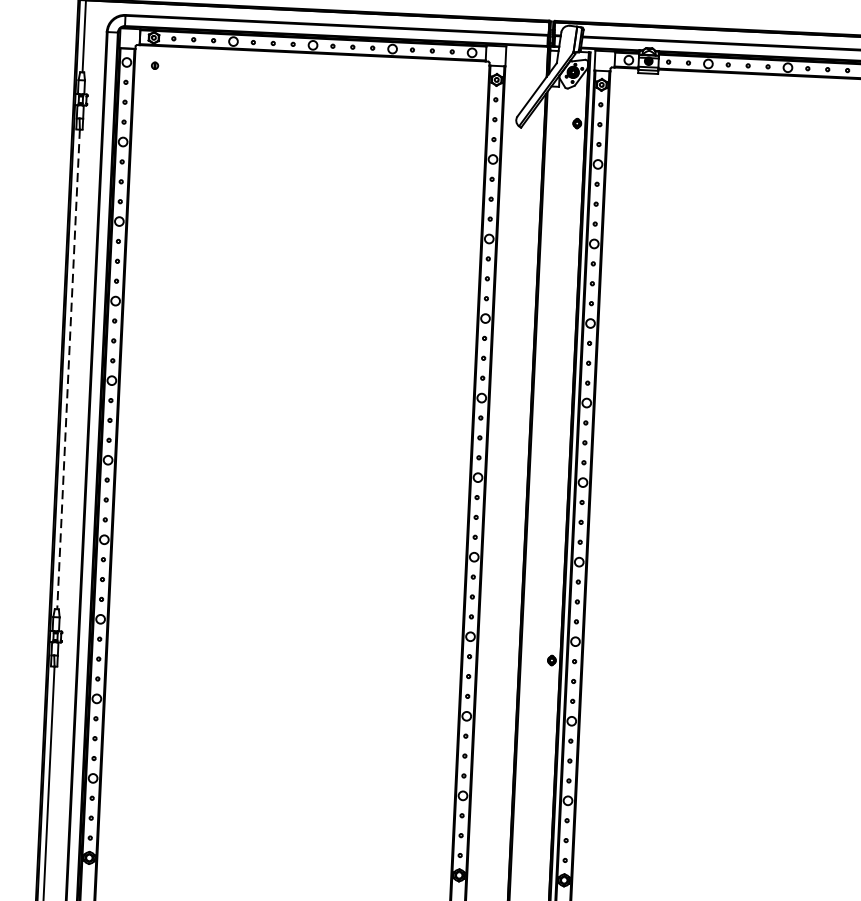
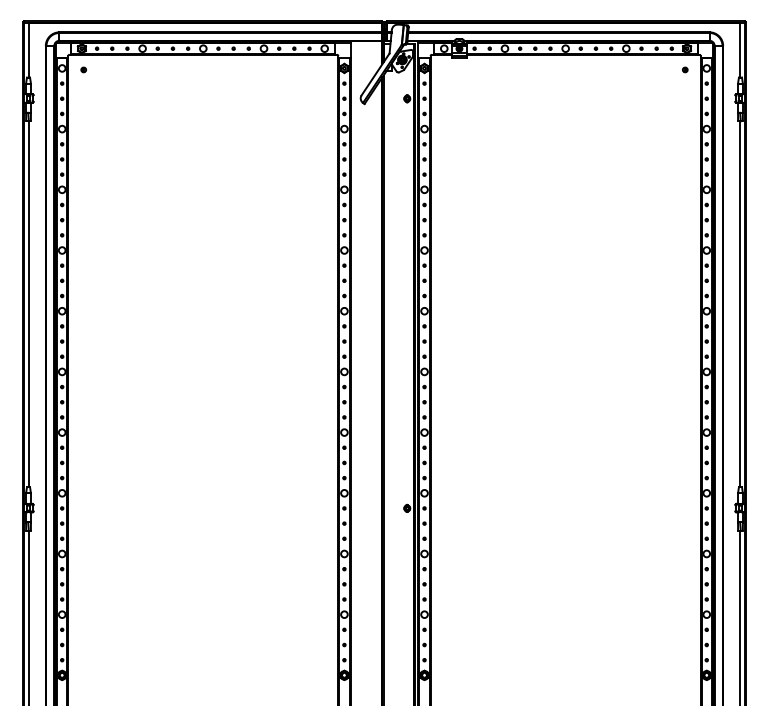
line: (68, 369) -> (28, 304), dashed -> solid

